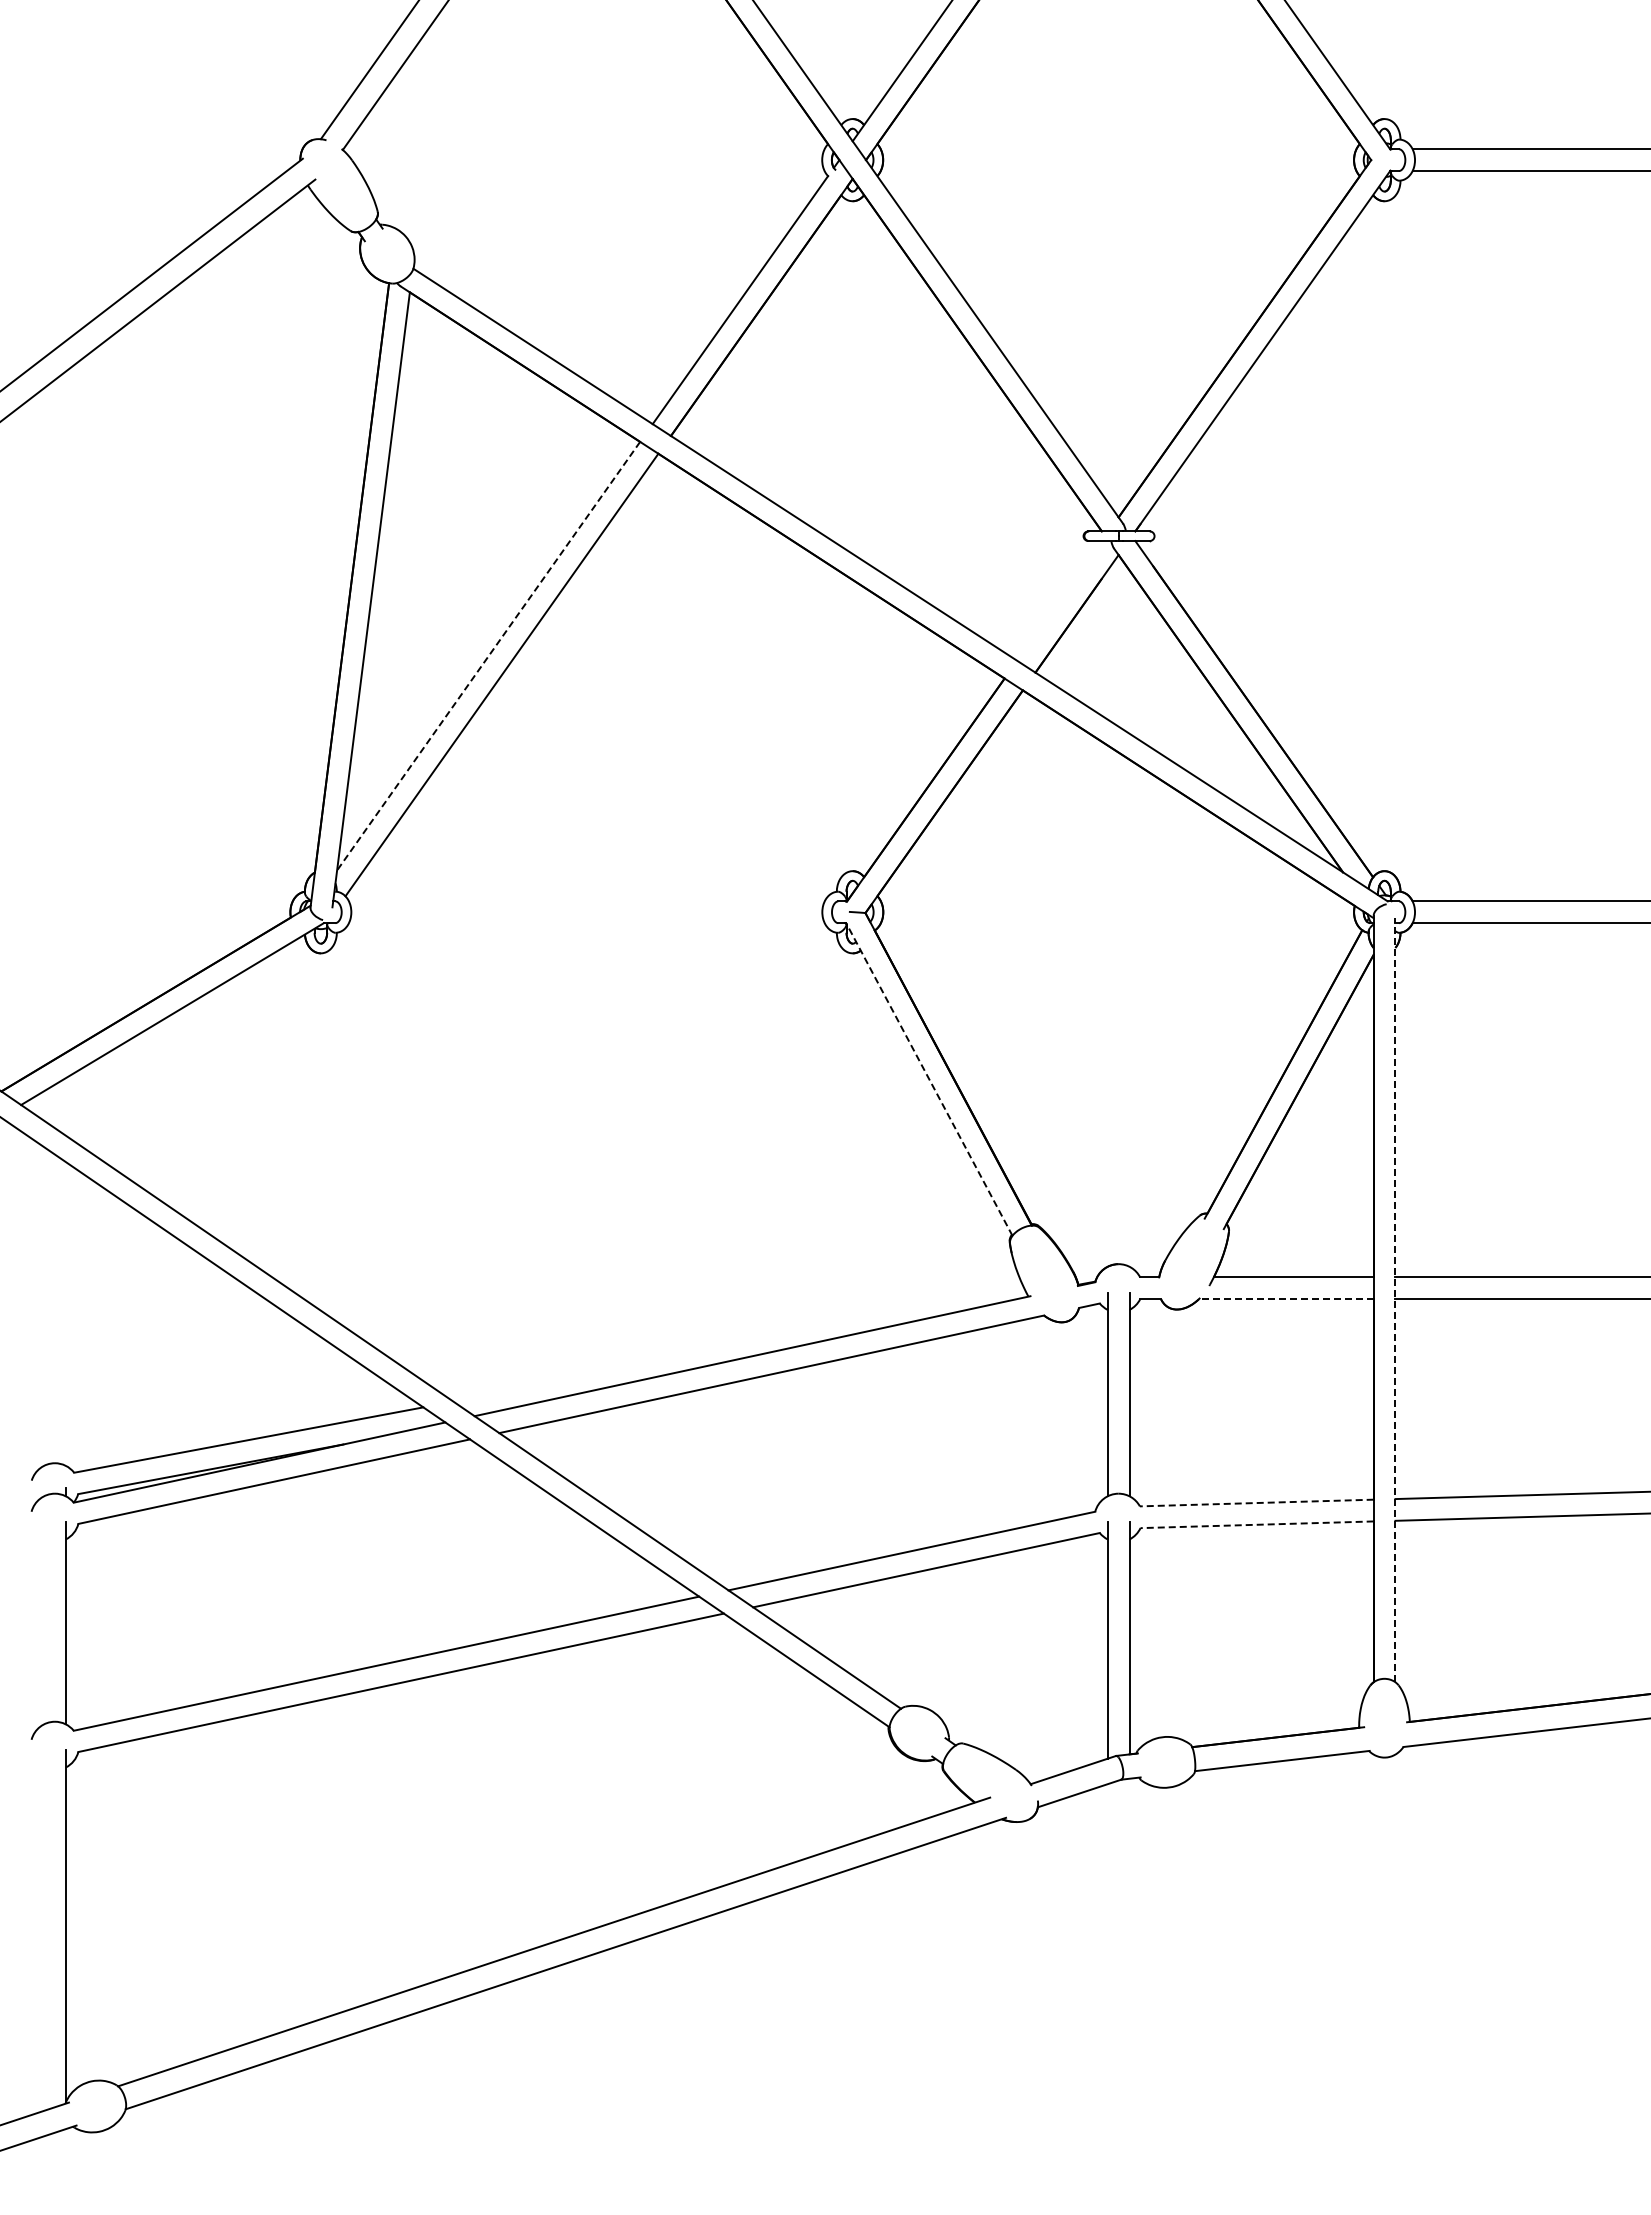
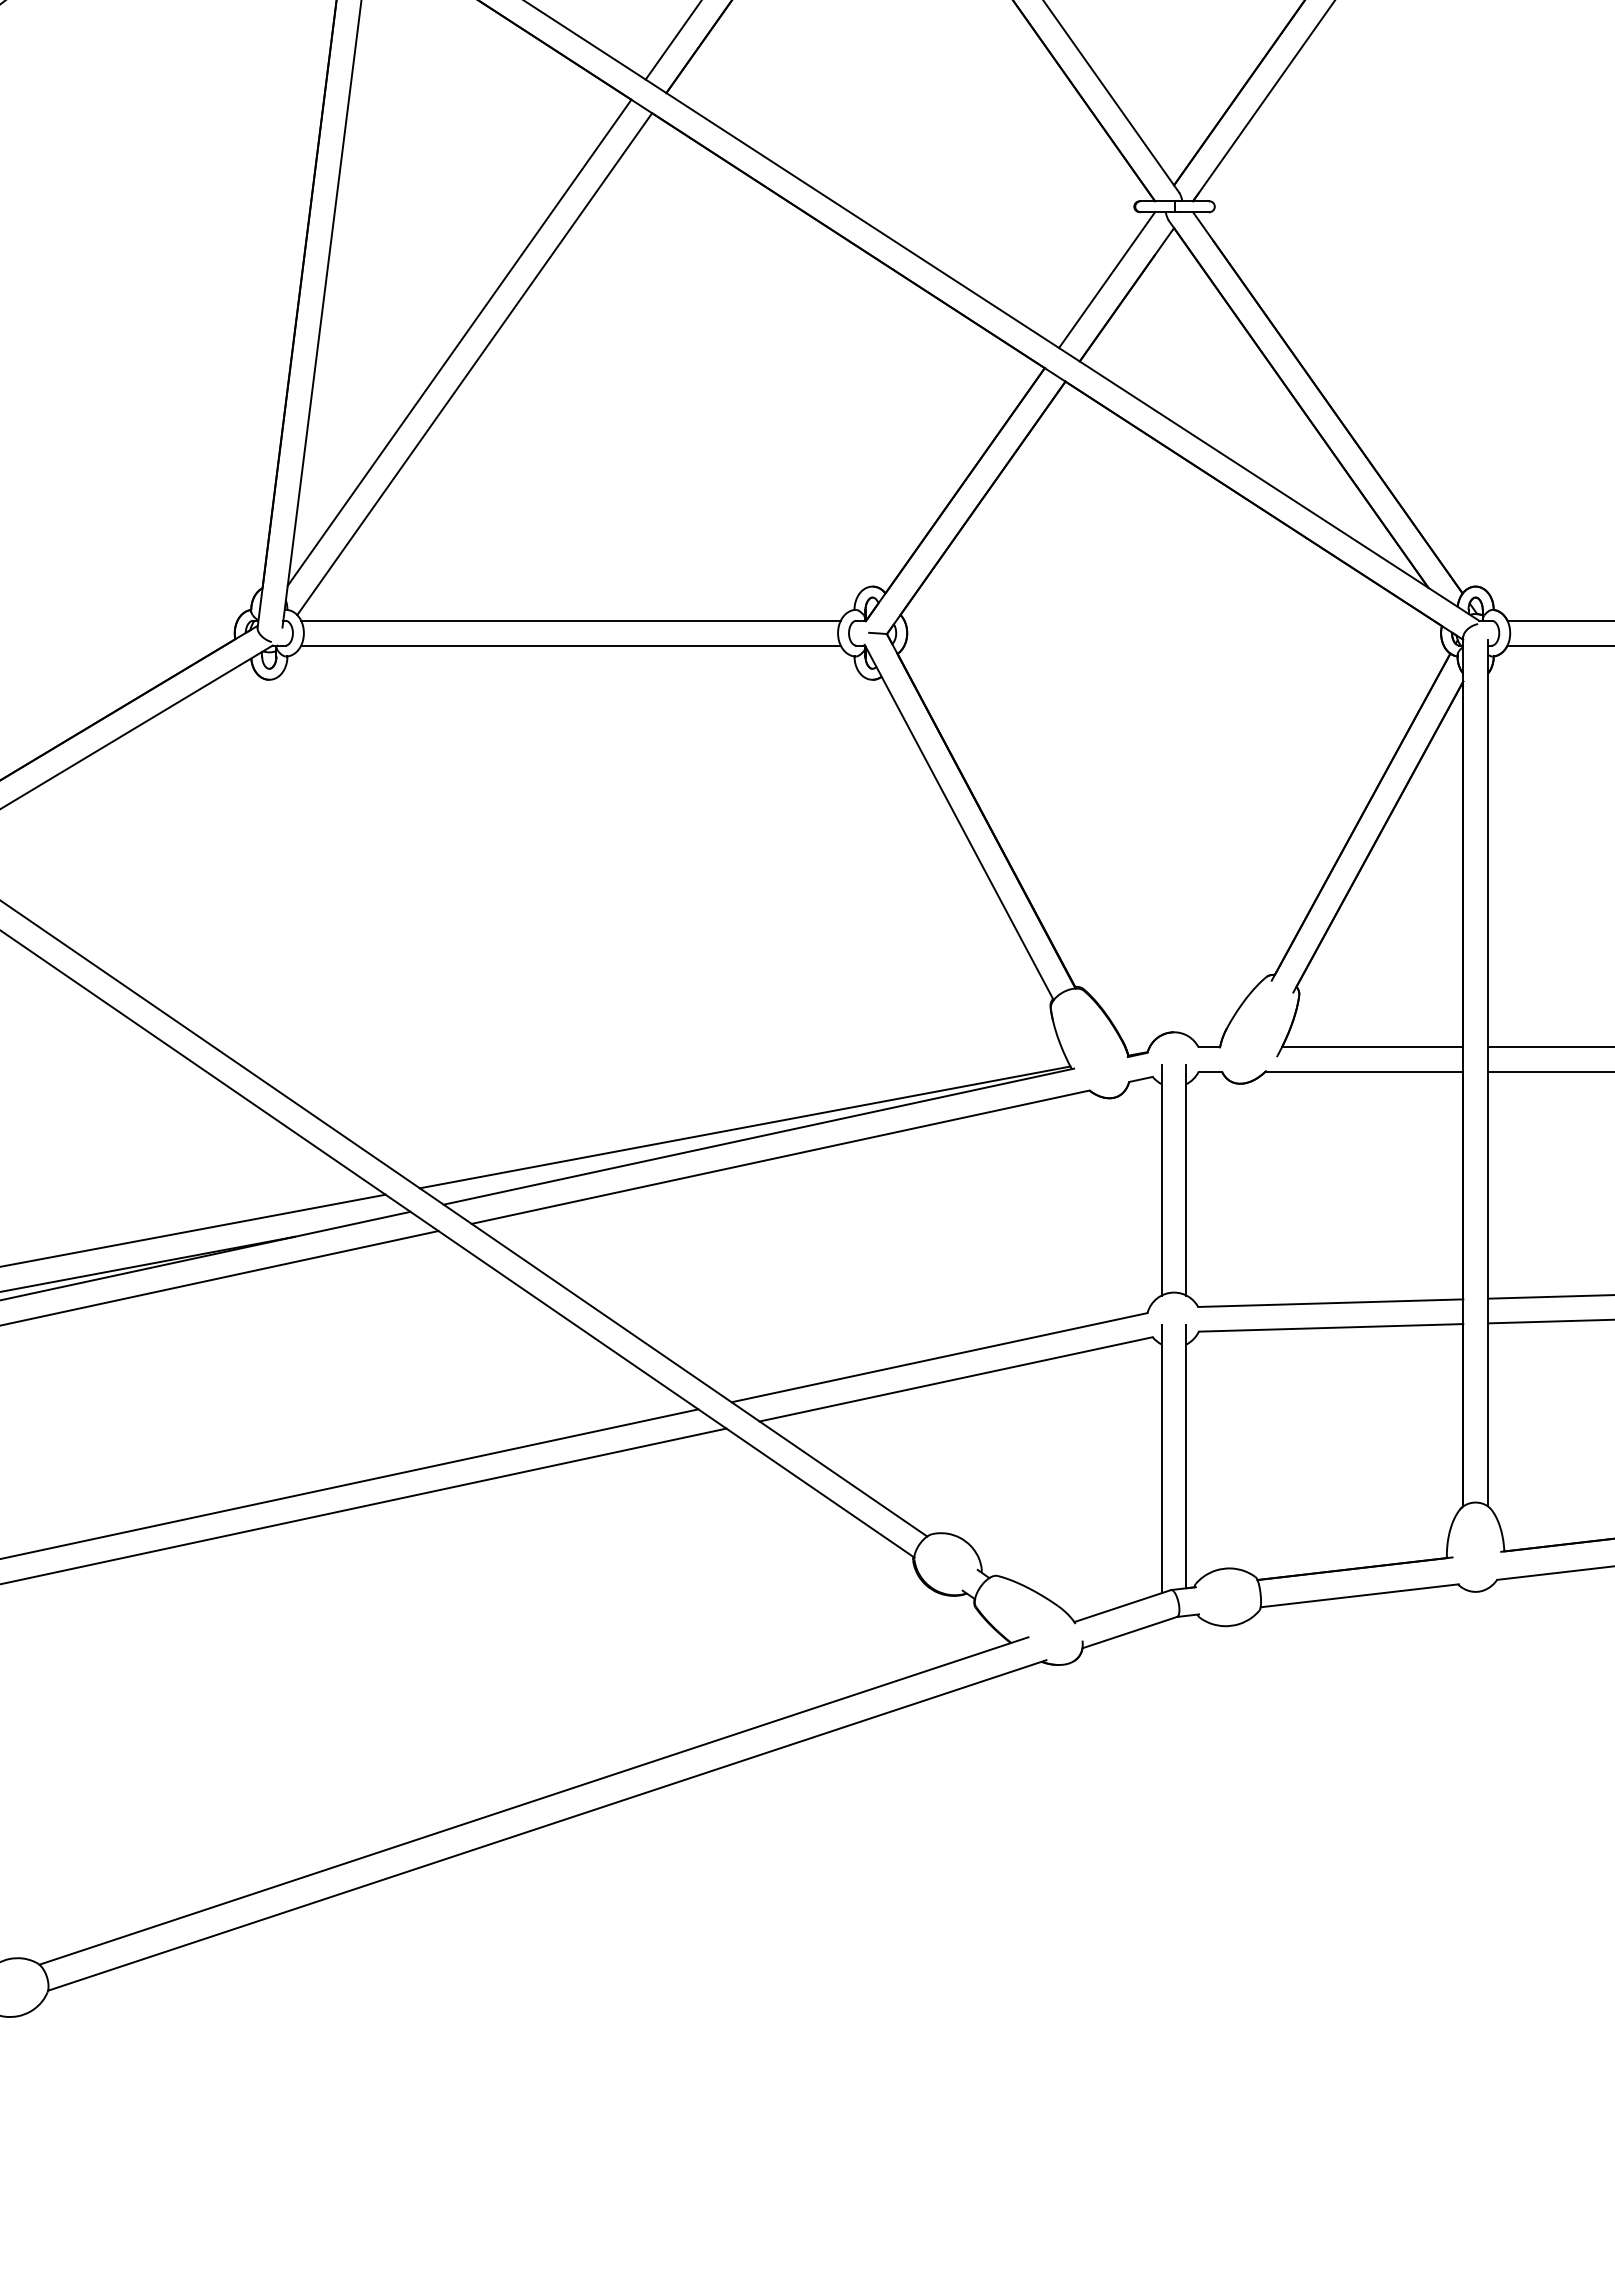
line: (1059, 600) -> (1107, 279), added
line: (488, 656) -> (459, 343), dashed -> solid
line: (586, 901) -> (570, 620), added
line: (586, 923) -> (570, 645), added
line: (928, 1078) -> (958, 821), dashed -> solid
line: (1285, 1299) -> (1363, 1072), dashed -> solid
line: (1395, 1299) -> (1488, 1072), dashed -> solid
line: (740, 1347) -> (745, 1126), added
line: (1256, 1503) -> (1330, 1303), dashed -> solid
line: (1257, 1524) -> (1331, 1327), dashed -> solid

